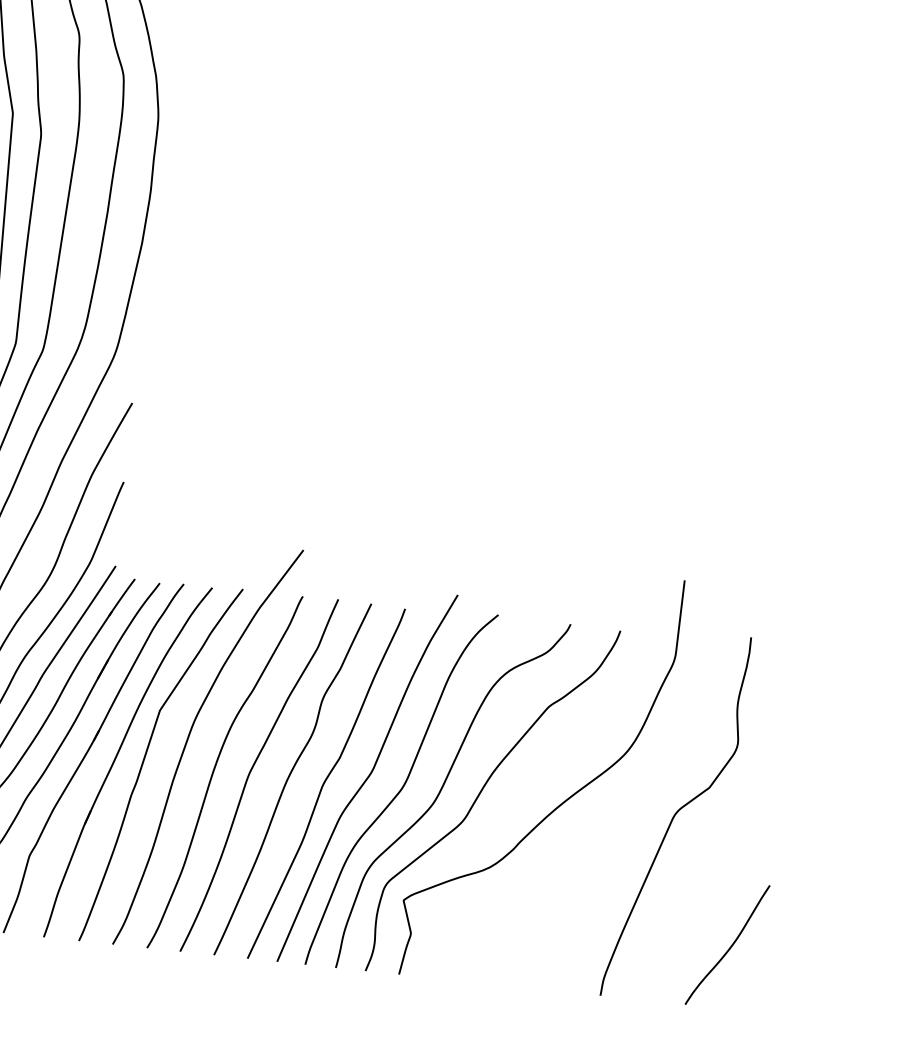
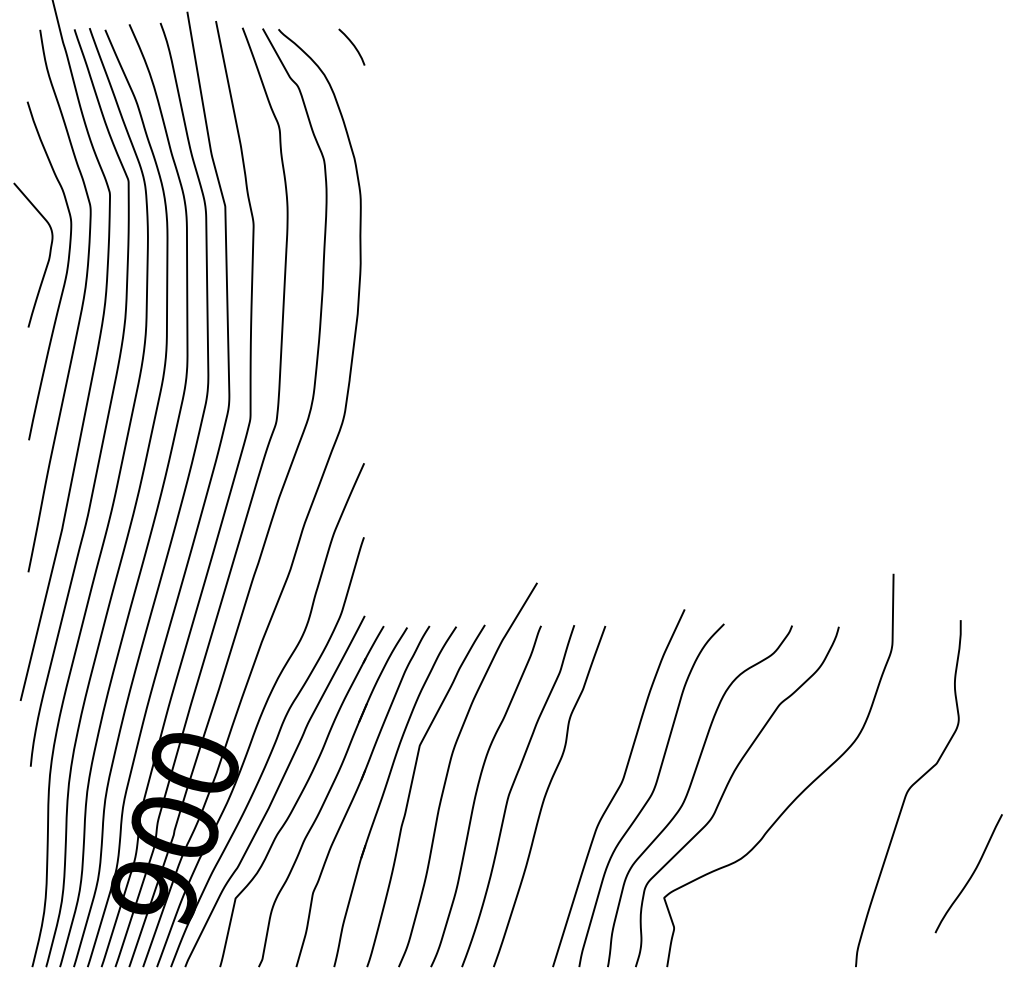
curve: (325, 782) -> (580, 796), removed
curve: (730, 946) -> (971, 874), moved

